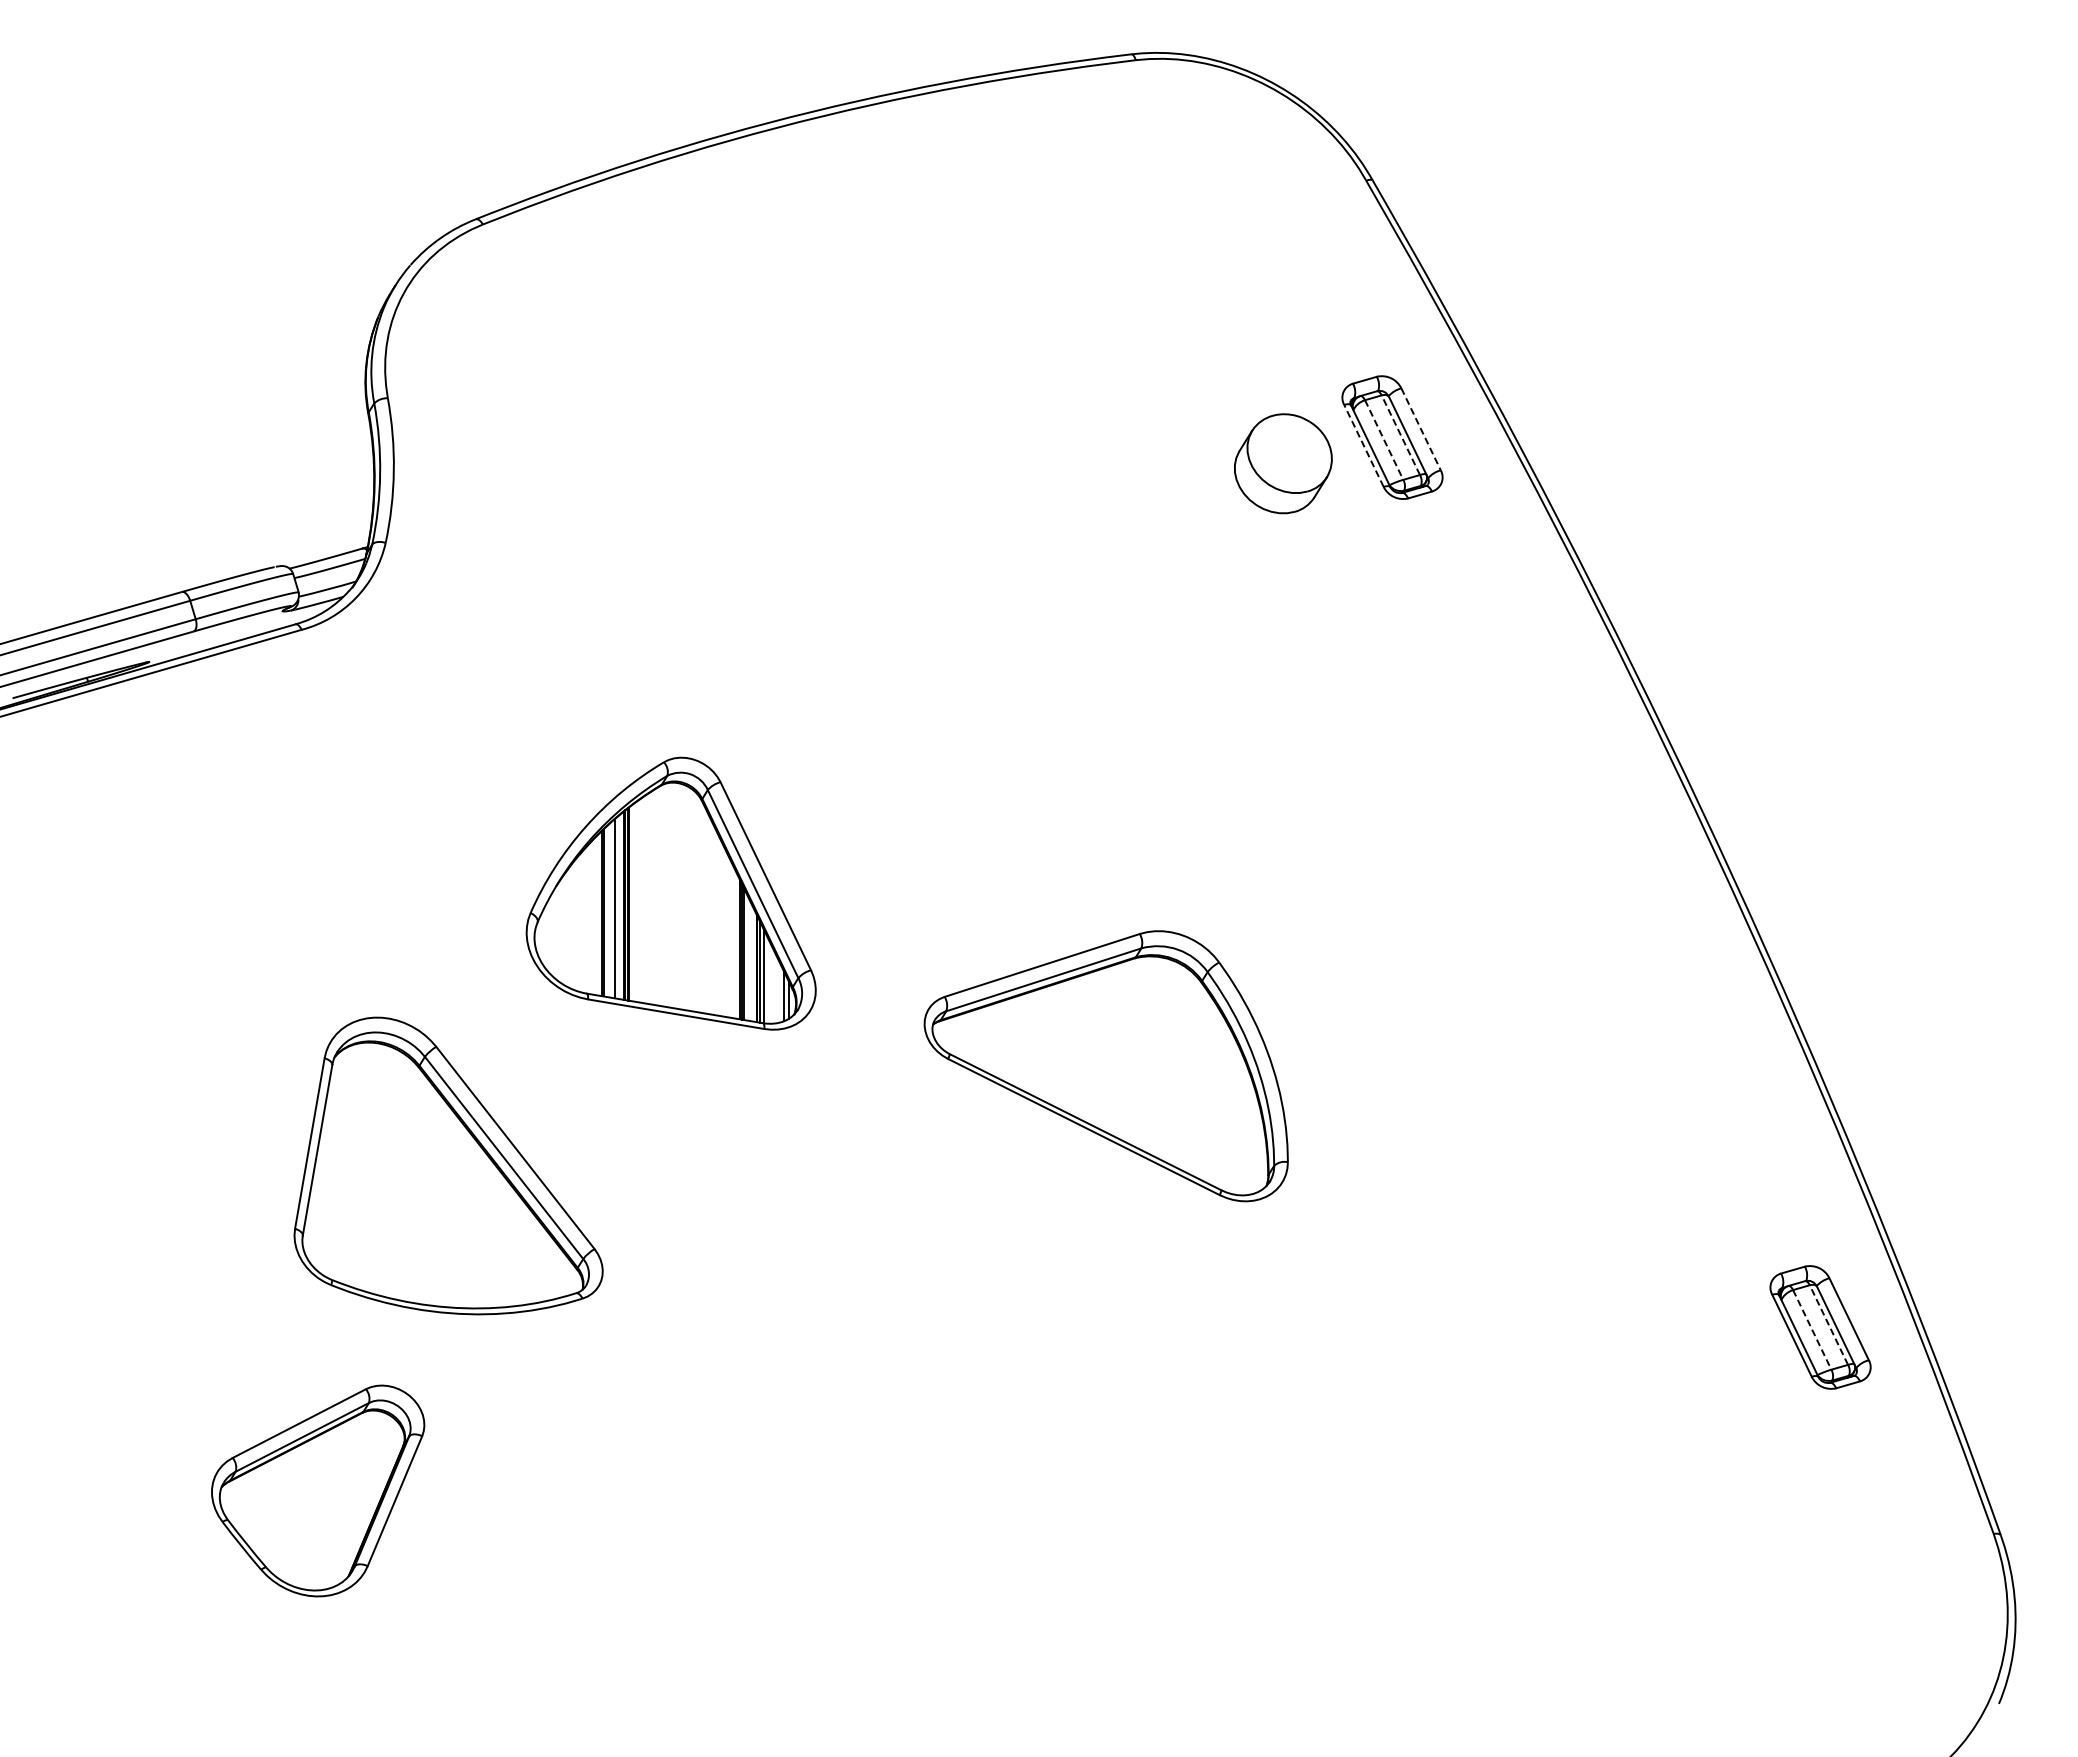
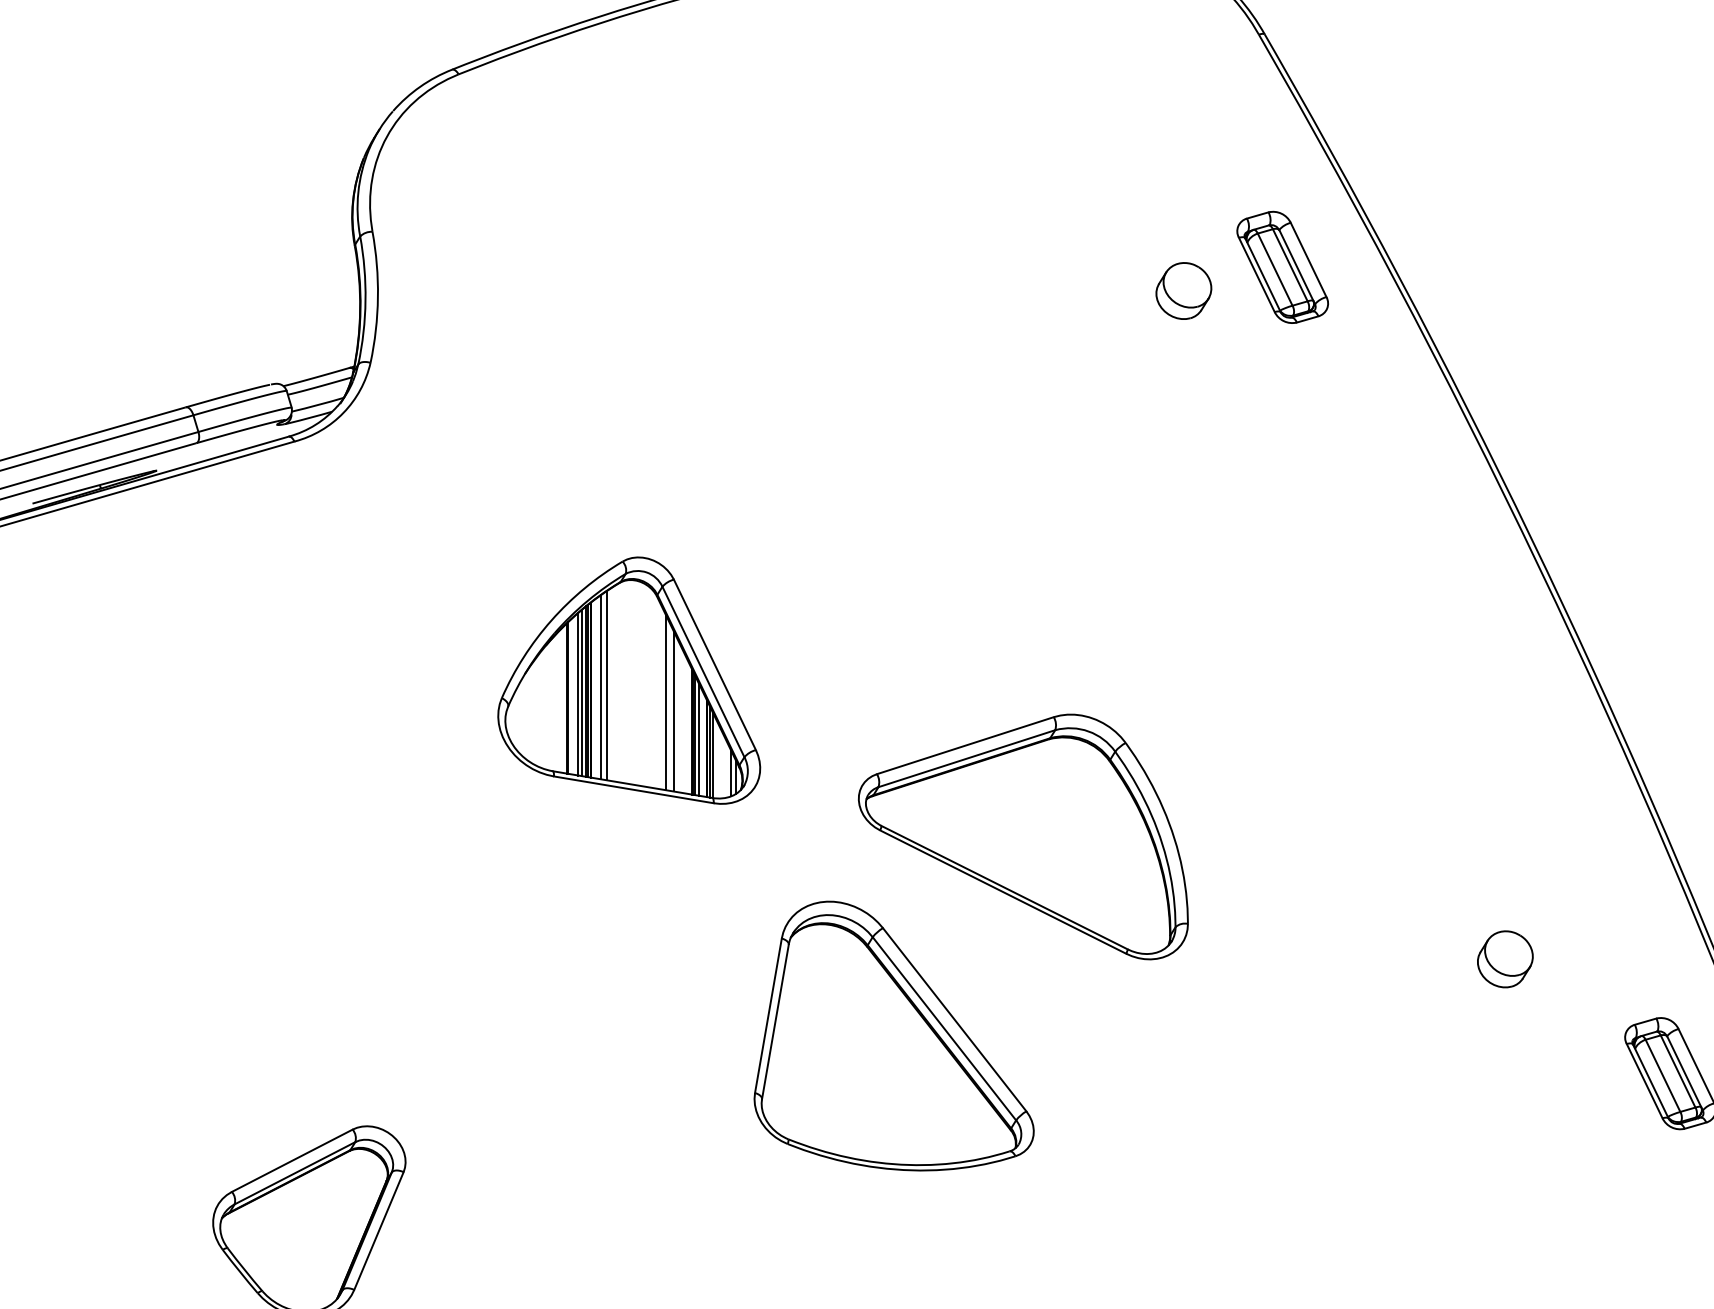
line: (1421, 429) -> (1308, 260), dashed -> solid
line: (1400, 434) -> (1289, 264), dashed -> solid
line: (1384, 440) -> (1275, 270), dashed -> solid
line: (1363, 445) -> (1256, 274), dashed -> solid
part: (1283, 463) -> (1183, 290), size x0.62
line: (646, 898) -> (606, 685), added
line: (640, 900) -> (601, 686), added
line: (618, 907) -> (581, 693), added
line: (711, 917) -> (665, 702), added
line: (720, 927) -> (673, 711), added
line: (748, 958) -> (699, 739), added
part: (448, 1165) -> (894, 1035), moved
part: (1638, 1201) -> (1505, 959), added
line: (1828, 1324) -> (1677, 1070), dashed -> solid
line: (1812, 1330) -> (1663, 1076), dashed -> solid

